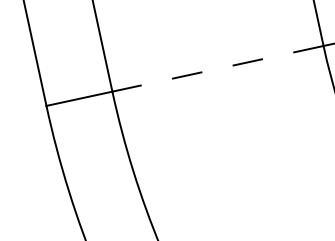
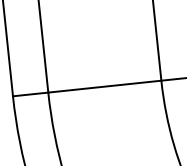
line: (217, 68) -> (104, 86), dashed -> solid

